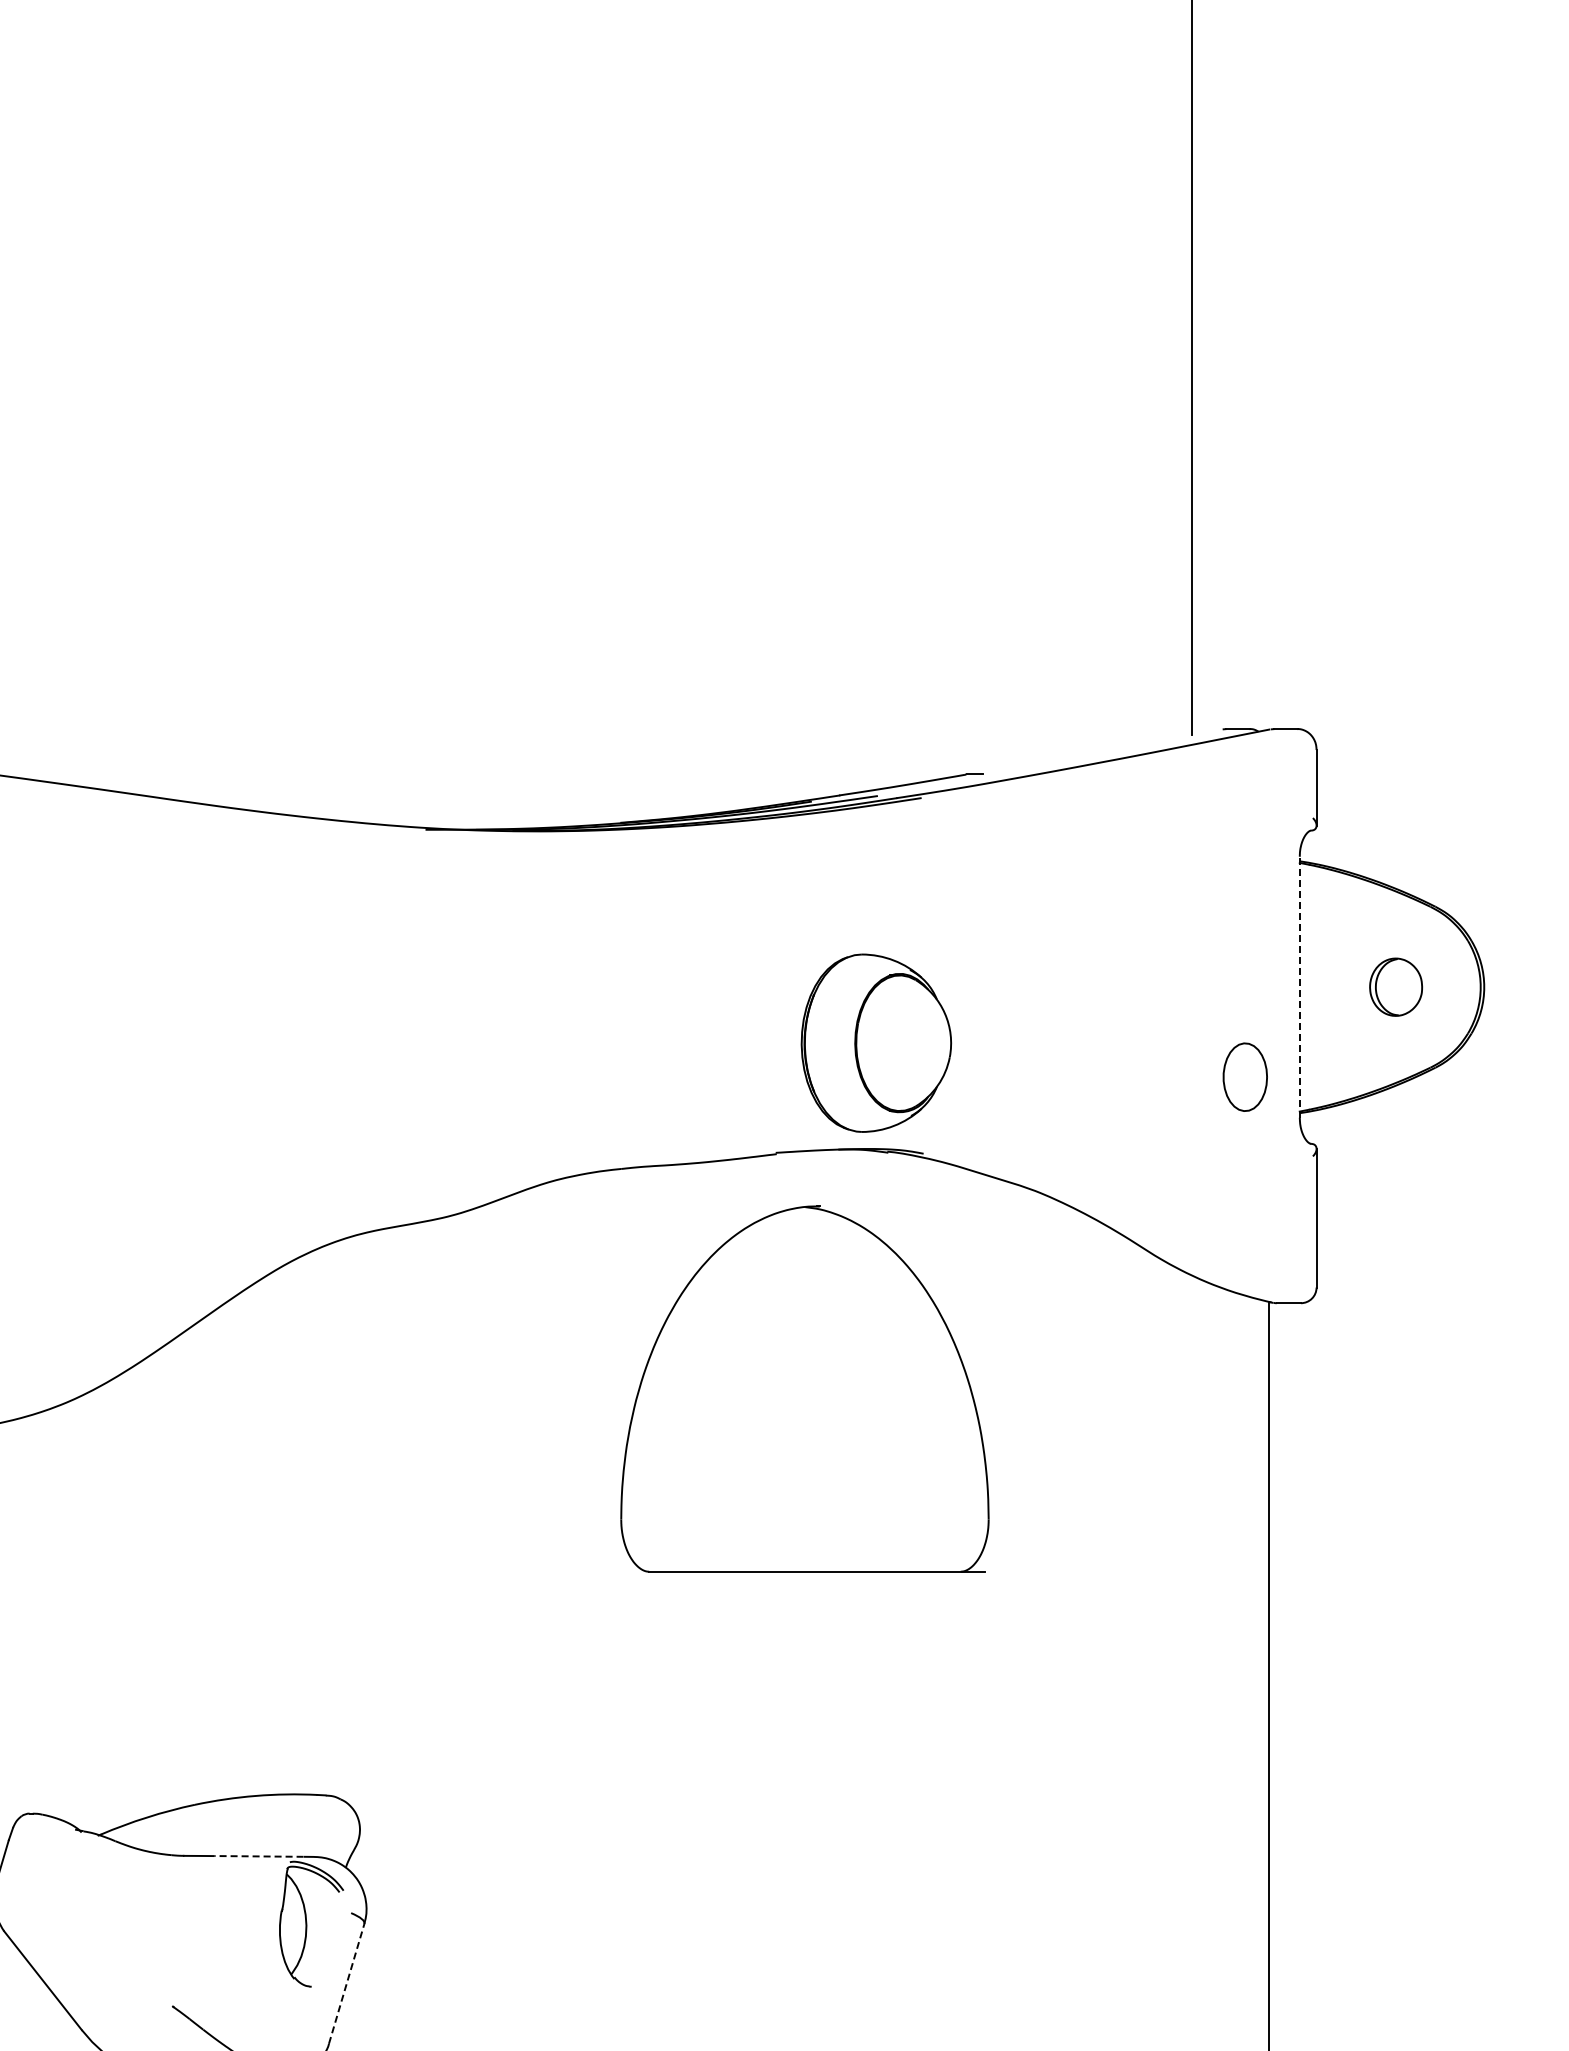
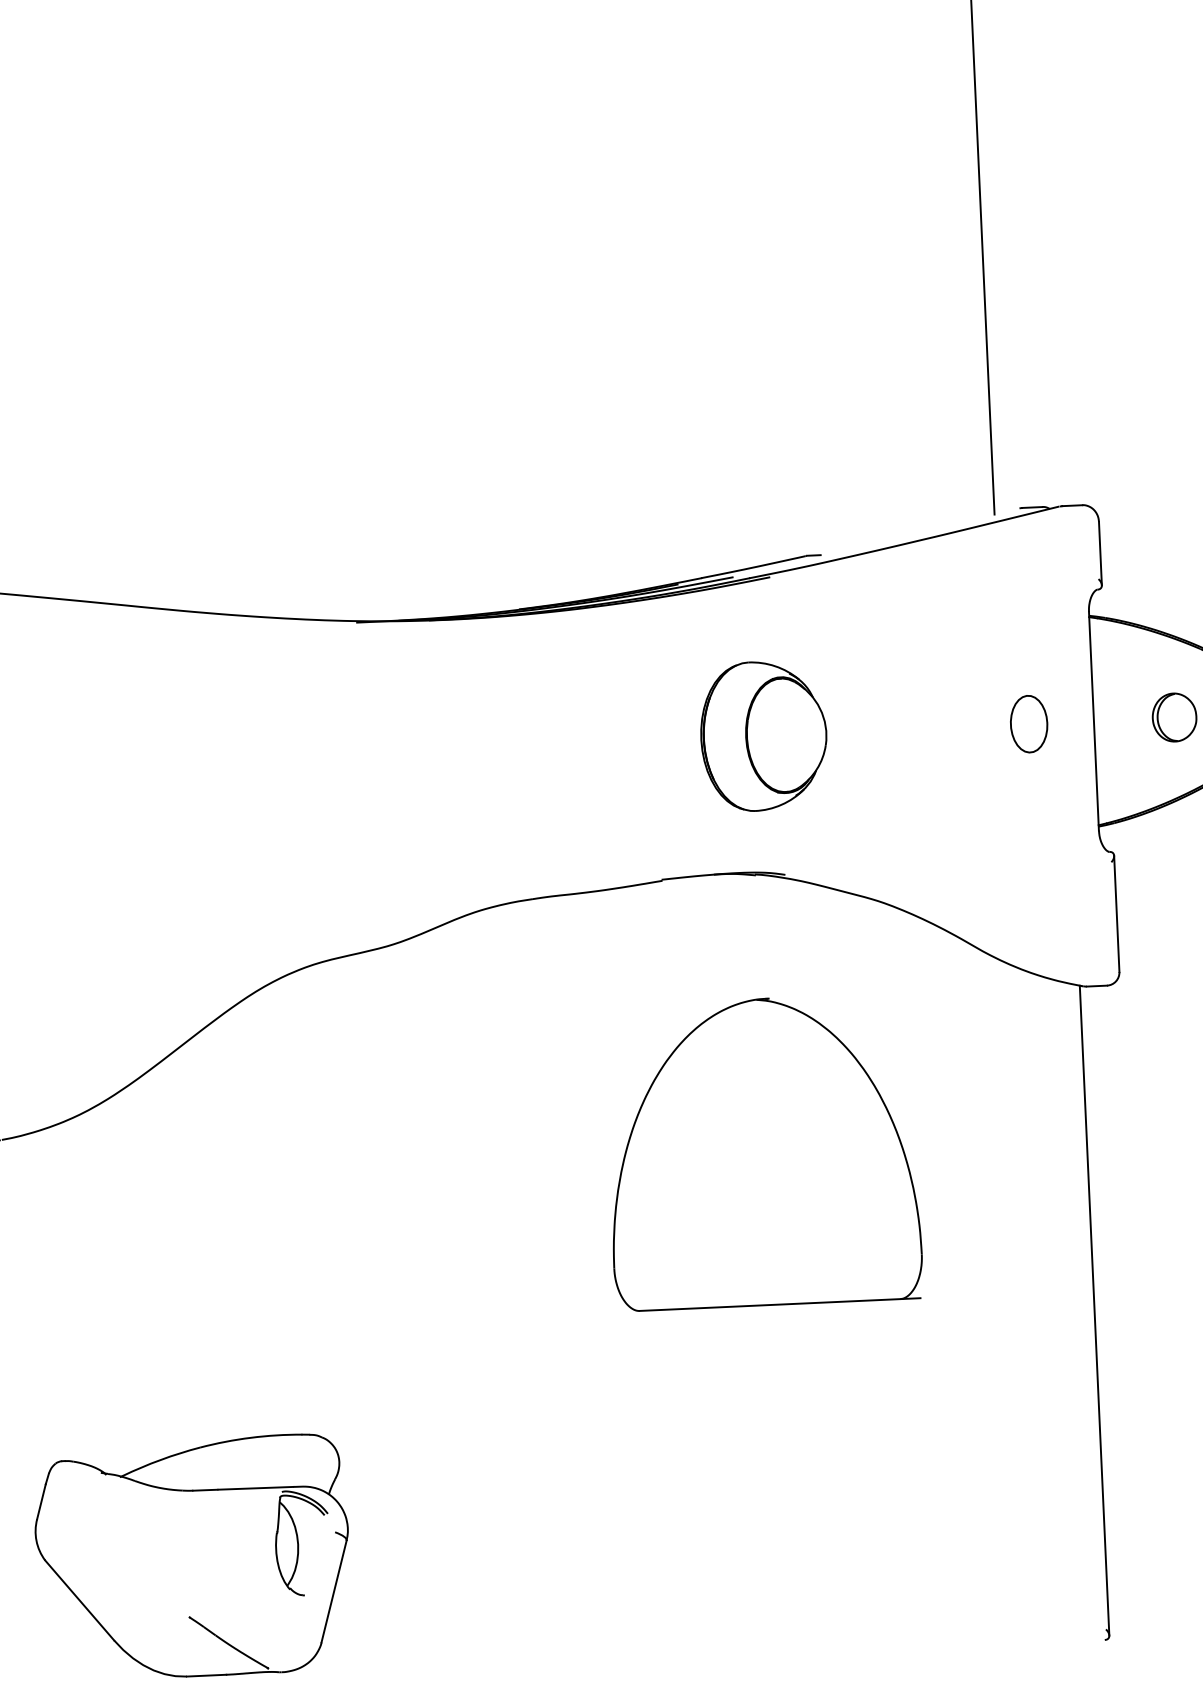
line: (1299, 986) -> (1093, 720), dashed -> solid
part: (876, 1042) -> (763, 735), moved
part: (1244, 1076) -> (1028, 723), moved
part: (804, 1388) -> (762, 1151), moved
line: (258, 1856) -> (255, 1488), dashed -> solid
line: (346, 1983) -> (333, 1591), dashed -> solid

